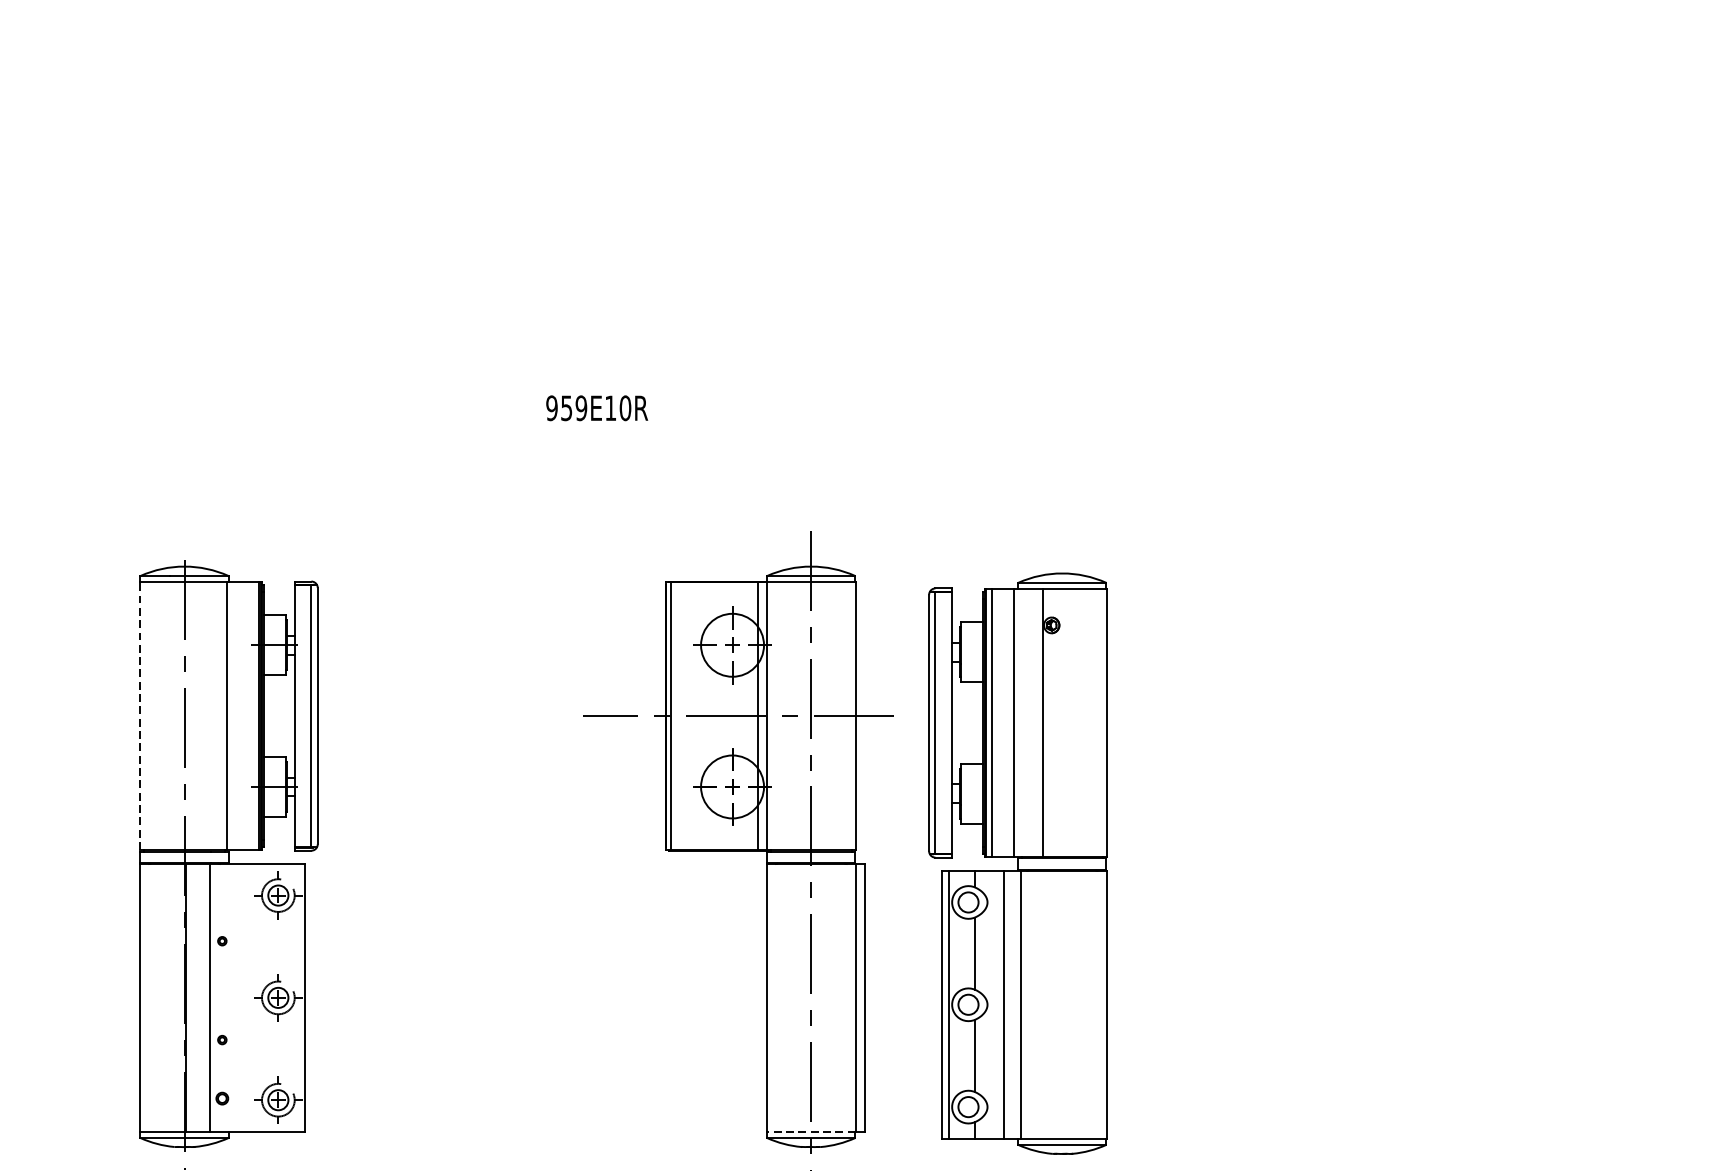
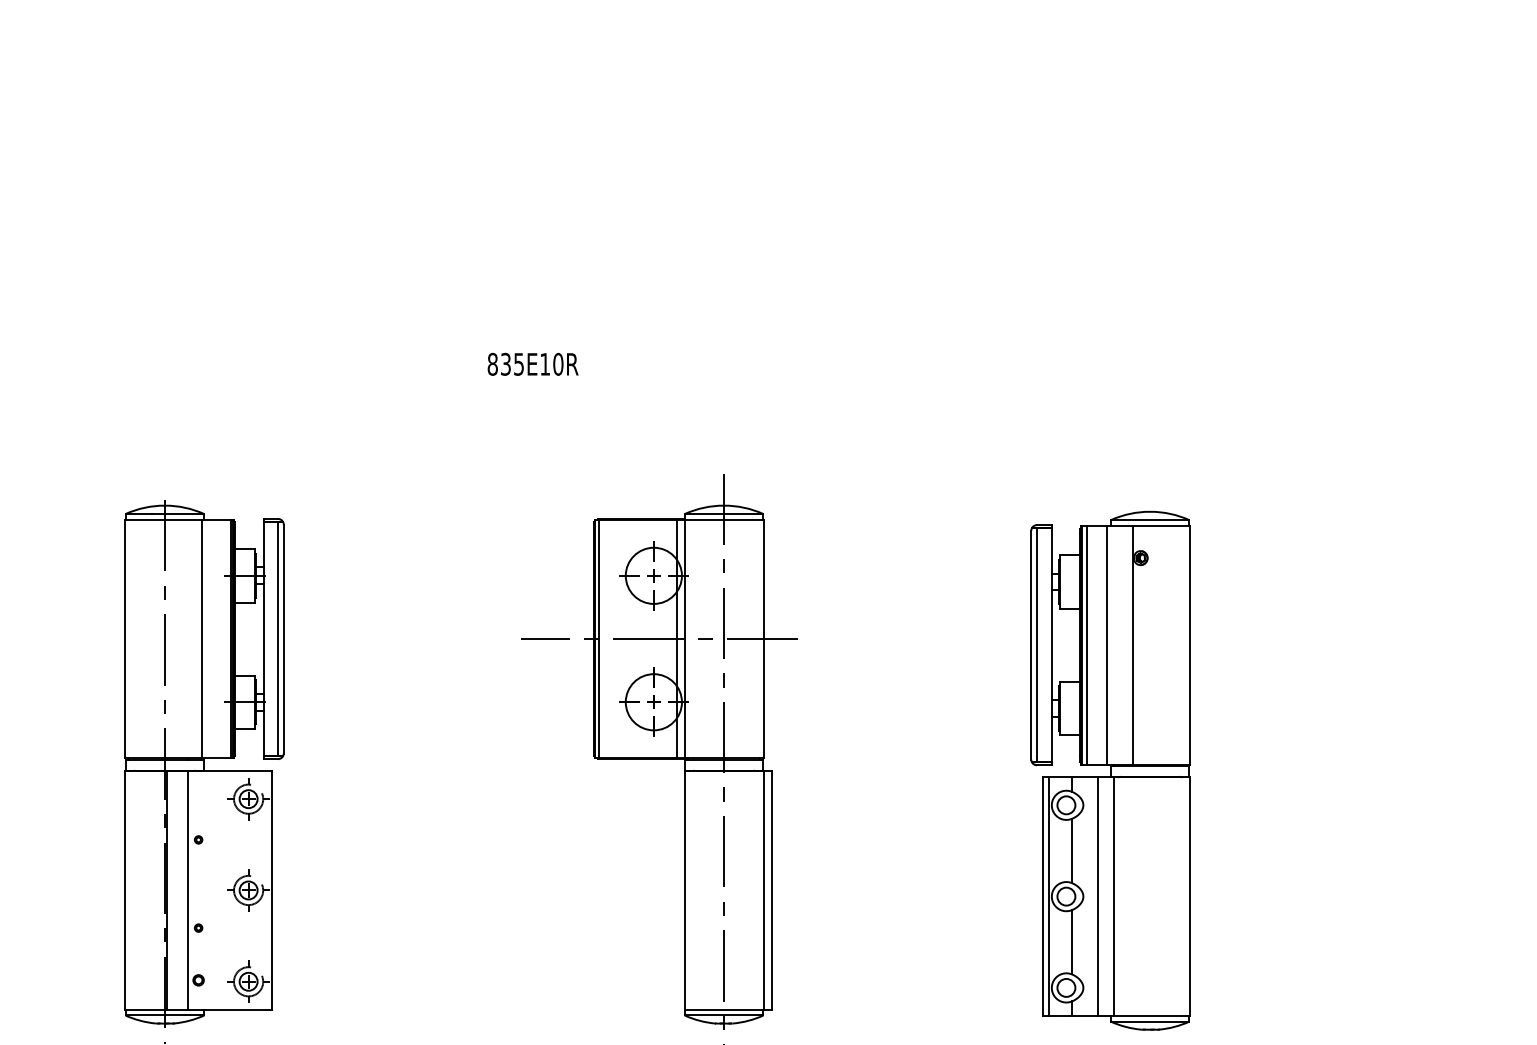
text: (566, 407) -> (505, 363), 959E10R -> 835E10R
line: (140, 715) -> (125, 638), dashed -> solid
part: (1017, 863) -> (1110, 770), moved
line: (811, 1131) -> (724, 1009), dashed -> solid

